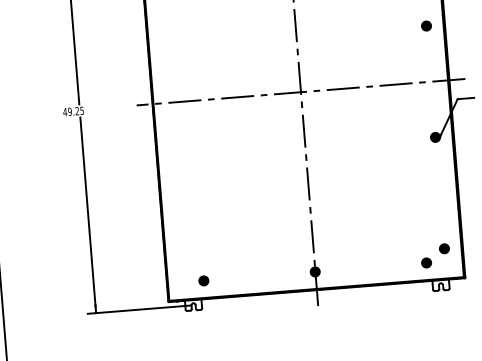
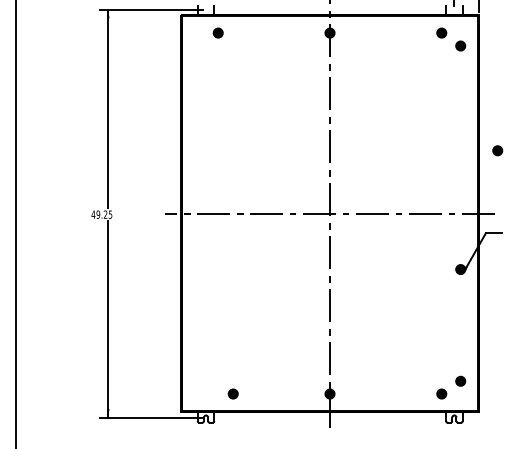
part: (426, 25) -> (497, 150), moved
part: (203, 280) -> (232, 393), moved

